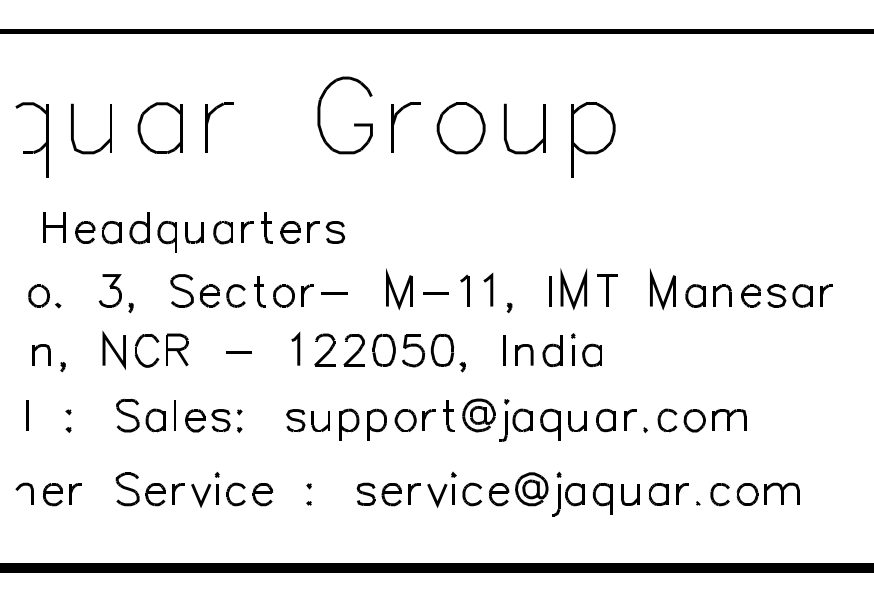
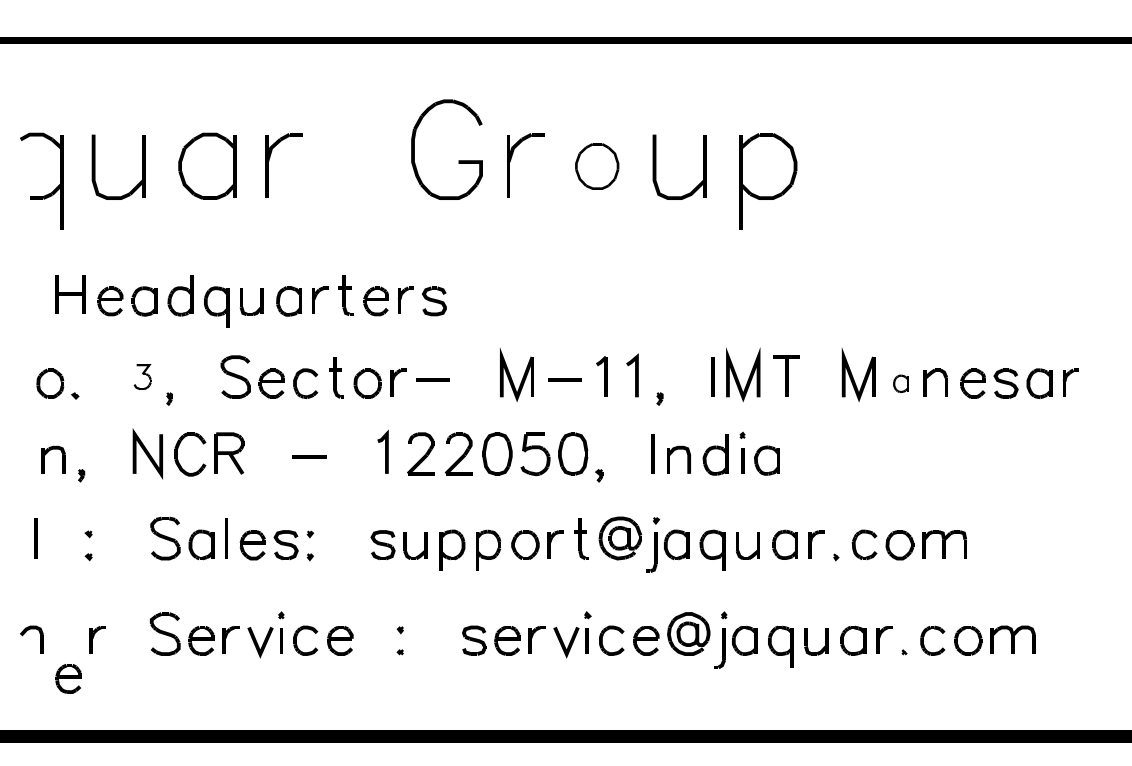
part: (460, 128) -> (596, 166), size x0.7
part: (110, 290) -> (142, 376), size x0.6
part: (695, 295) -> (900, 383), size x0.6
part: (52, 494) -> (68, 678), moved

